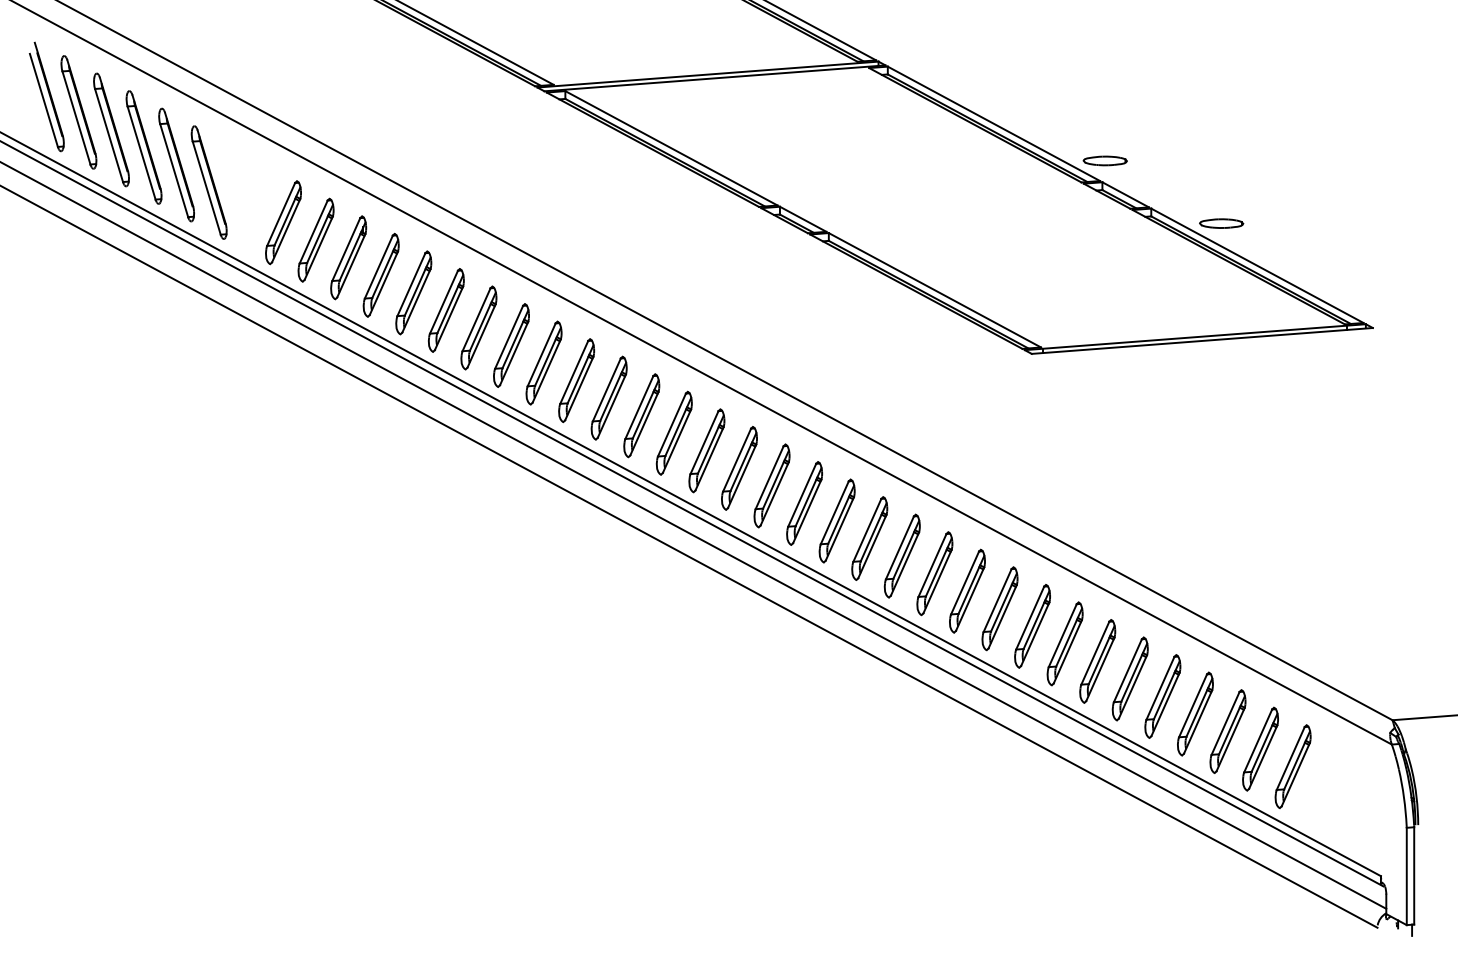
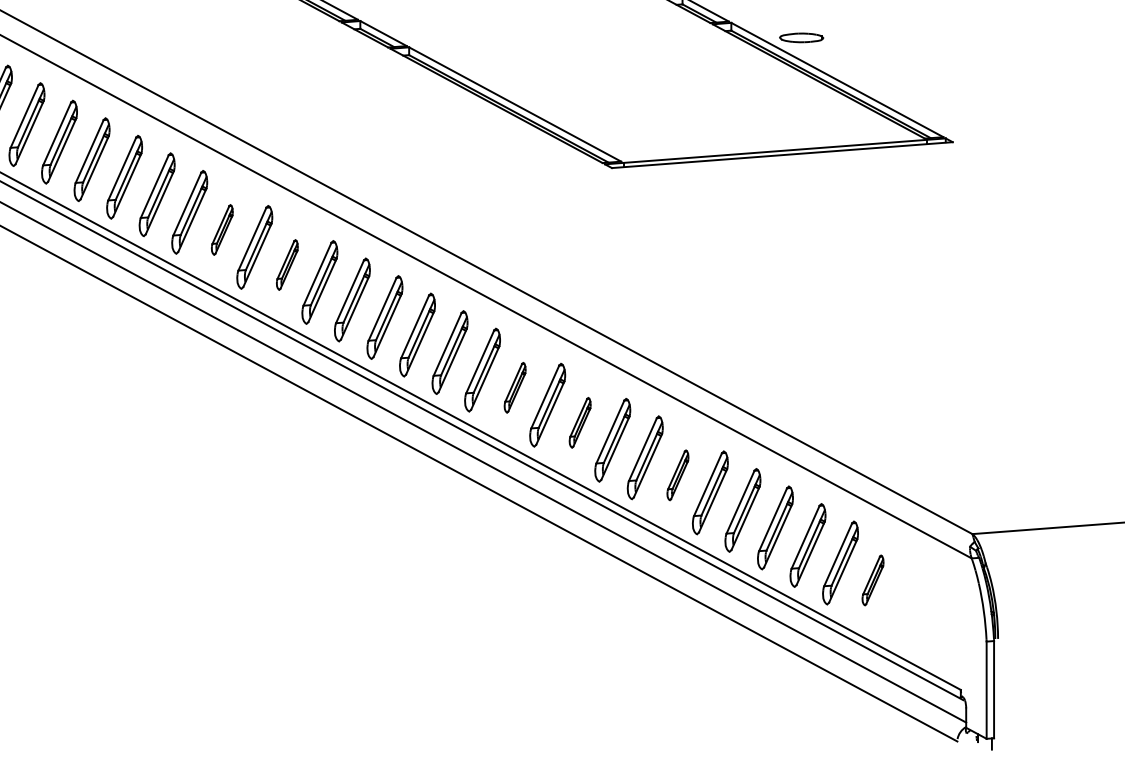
part: (641, 415) -> (221, 229), size x0.6
part: (706, 450) -> (286, 264), size x0.6
part: (934, 573) -> (514, 387), size x0.6
part: (999, 608) -> (579, 422), size x0.6
part: (1097, 661) -> (677, 475), size x0.6
part: (1292, 766) -> (872, 580), size x0.6

